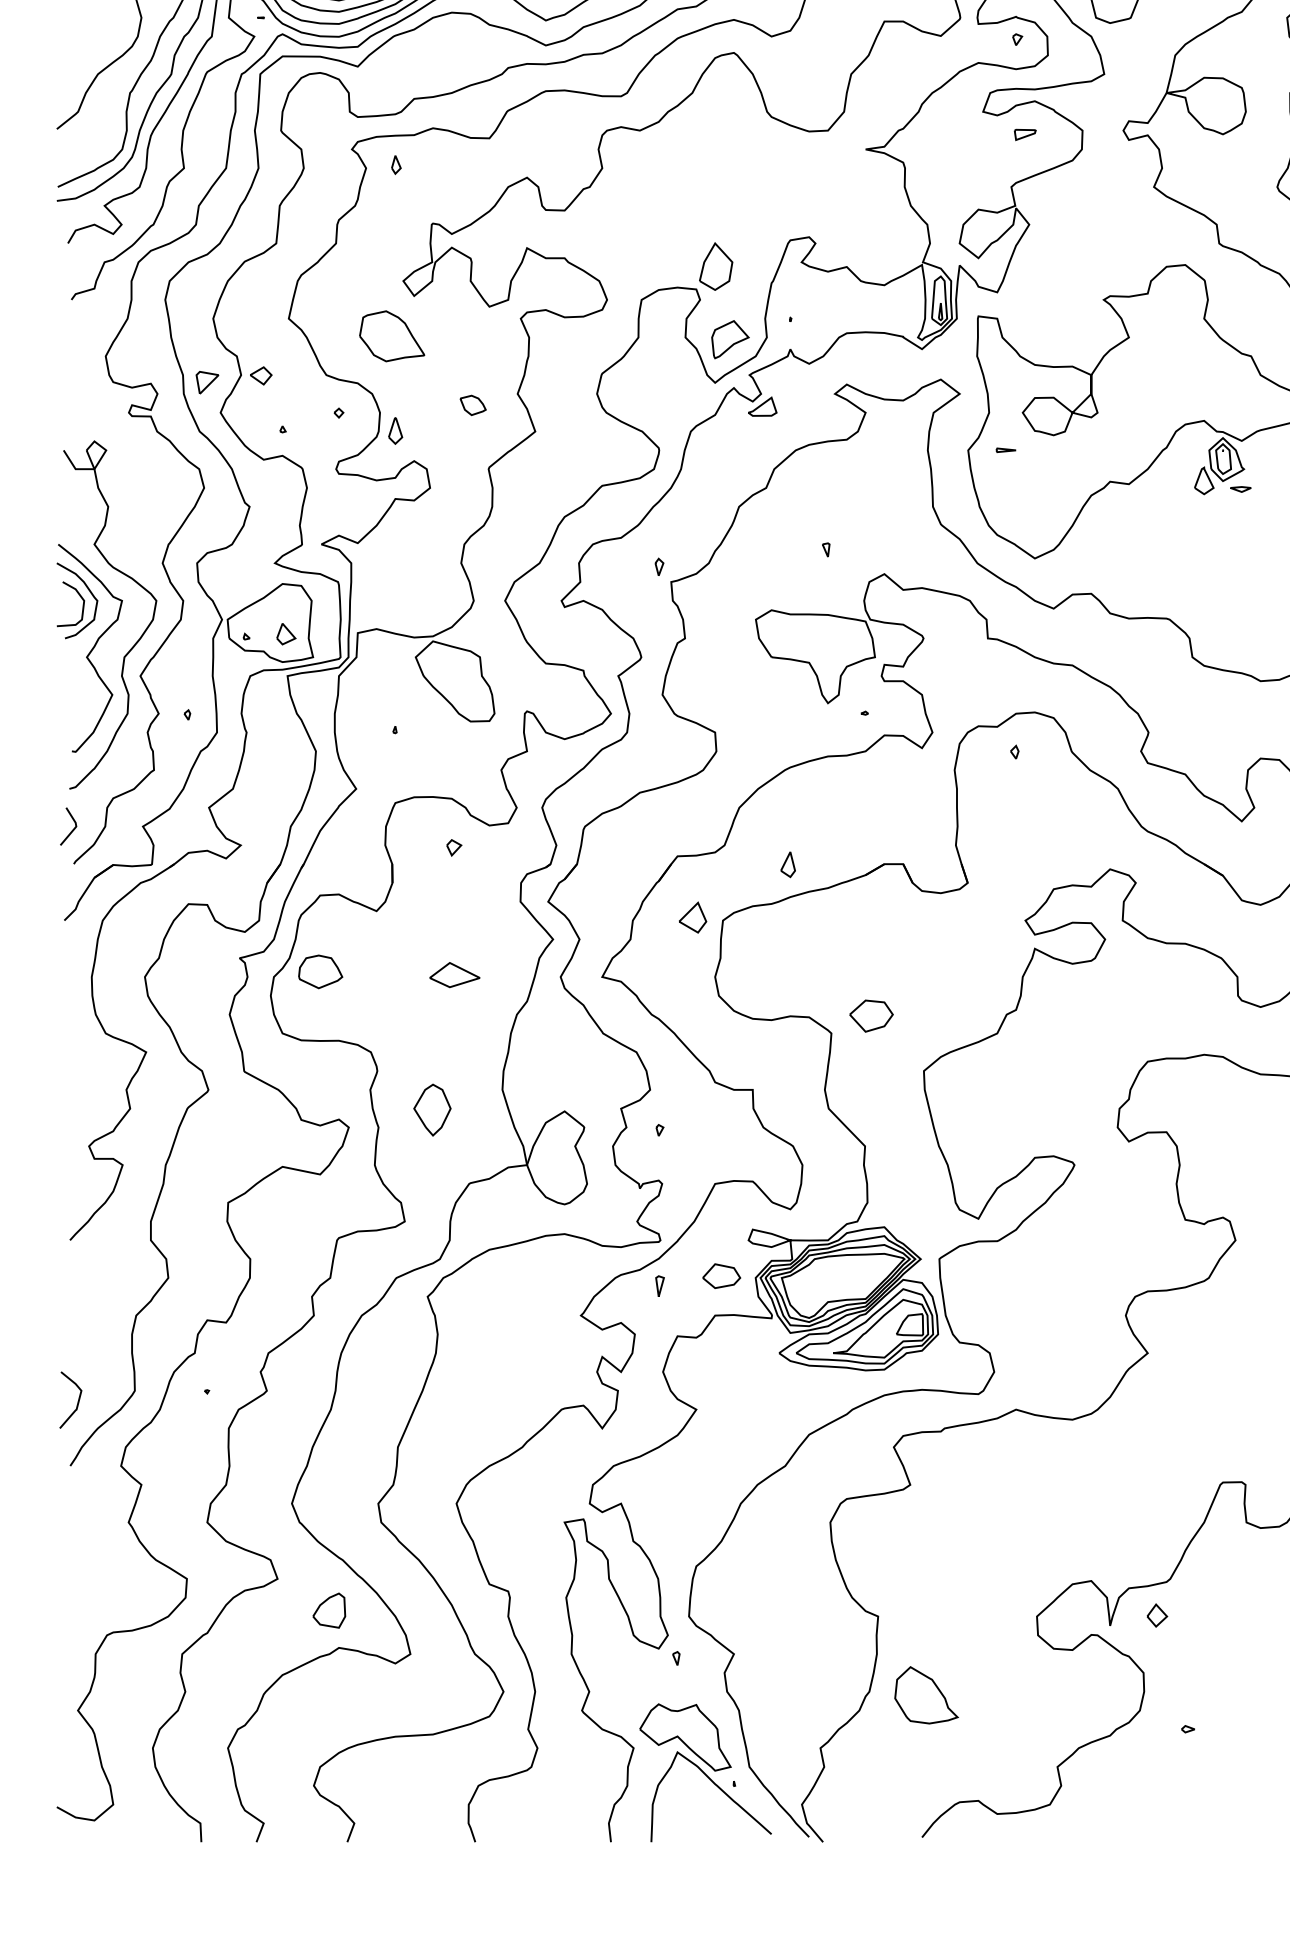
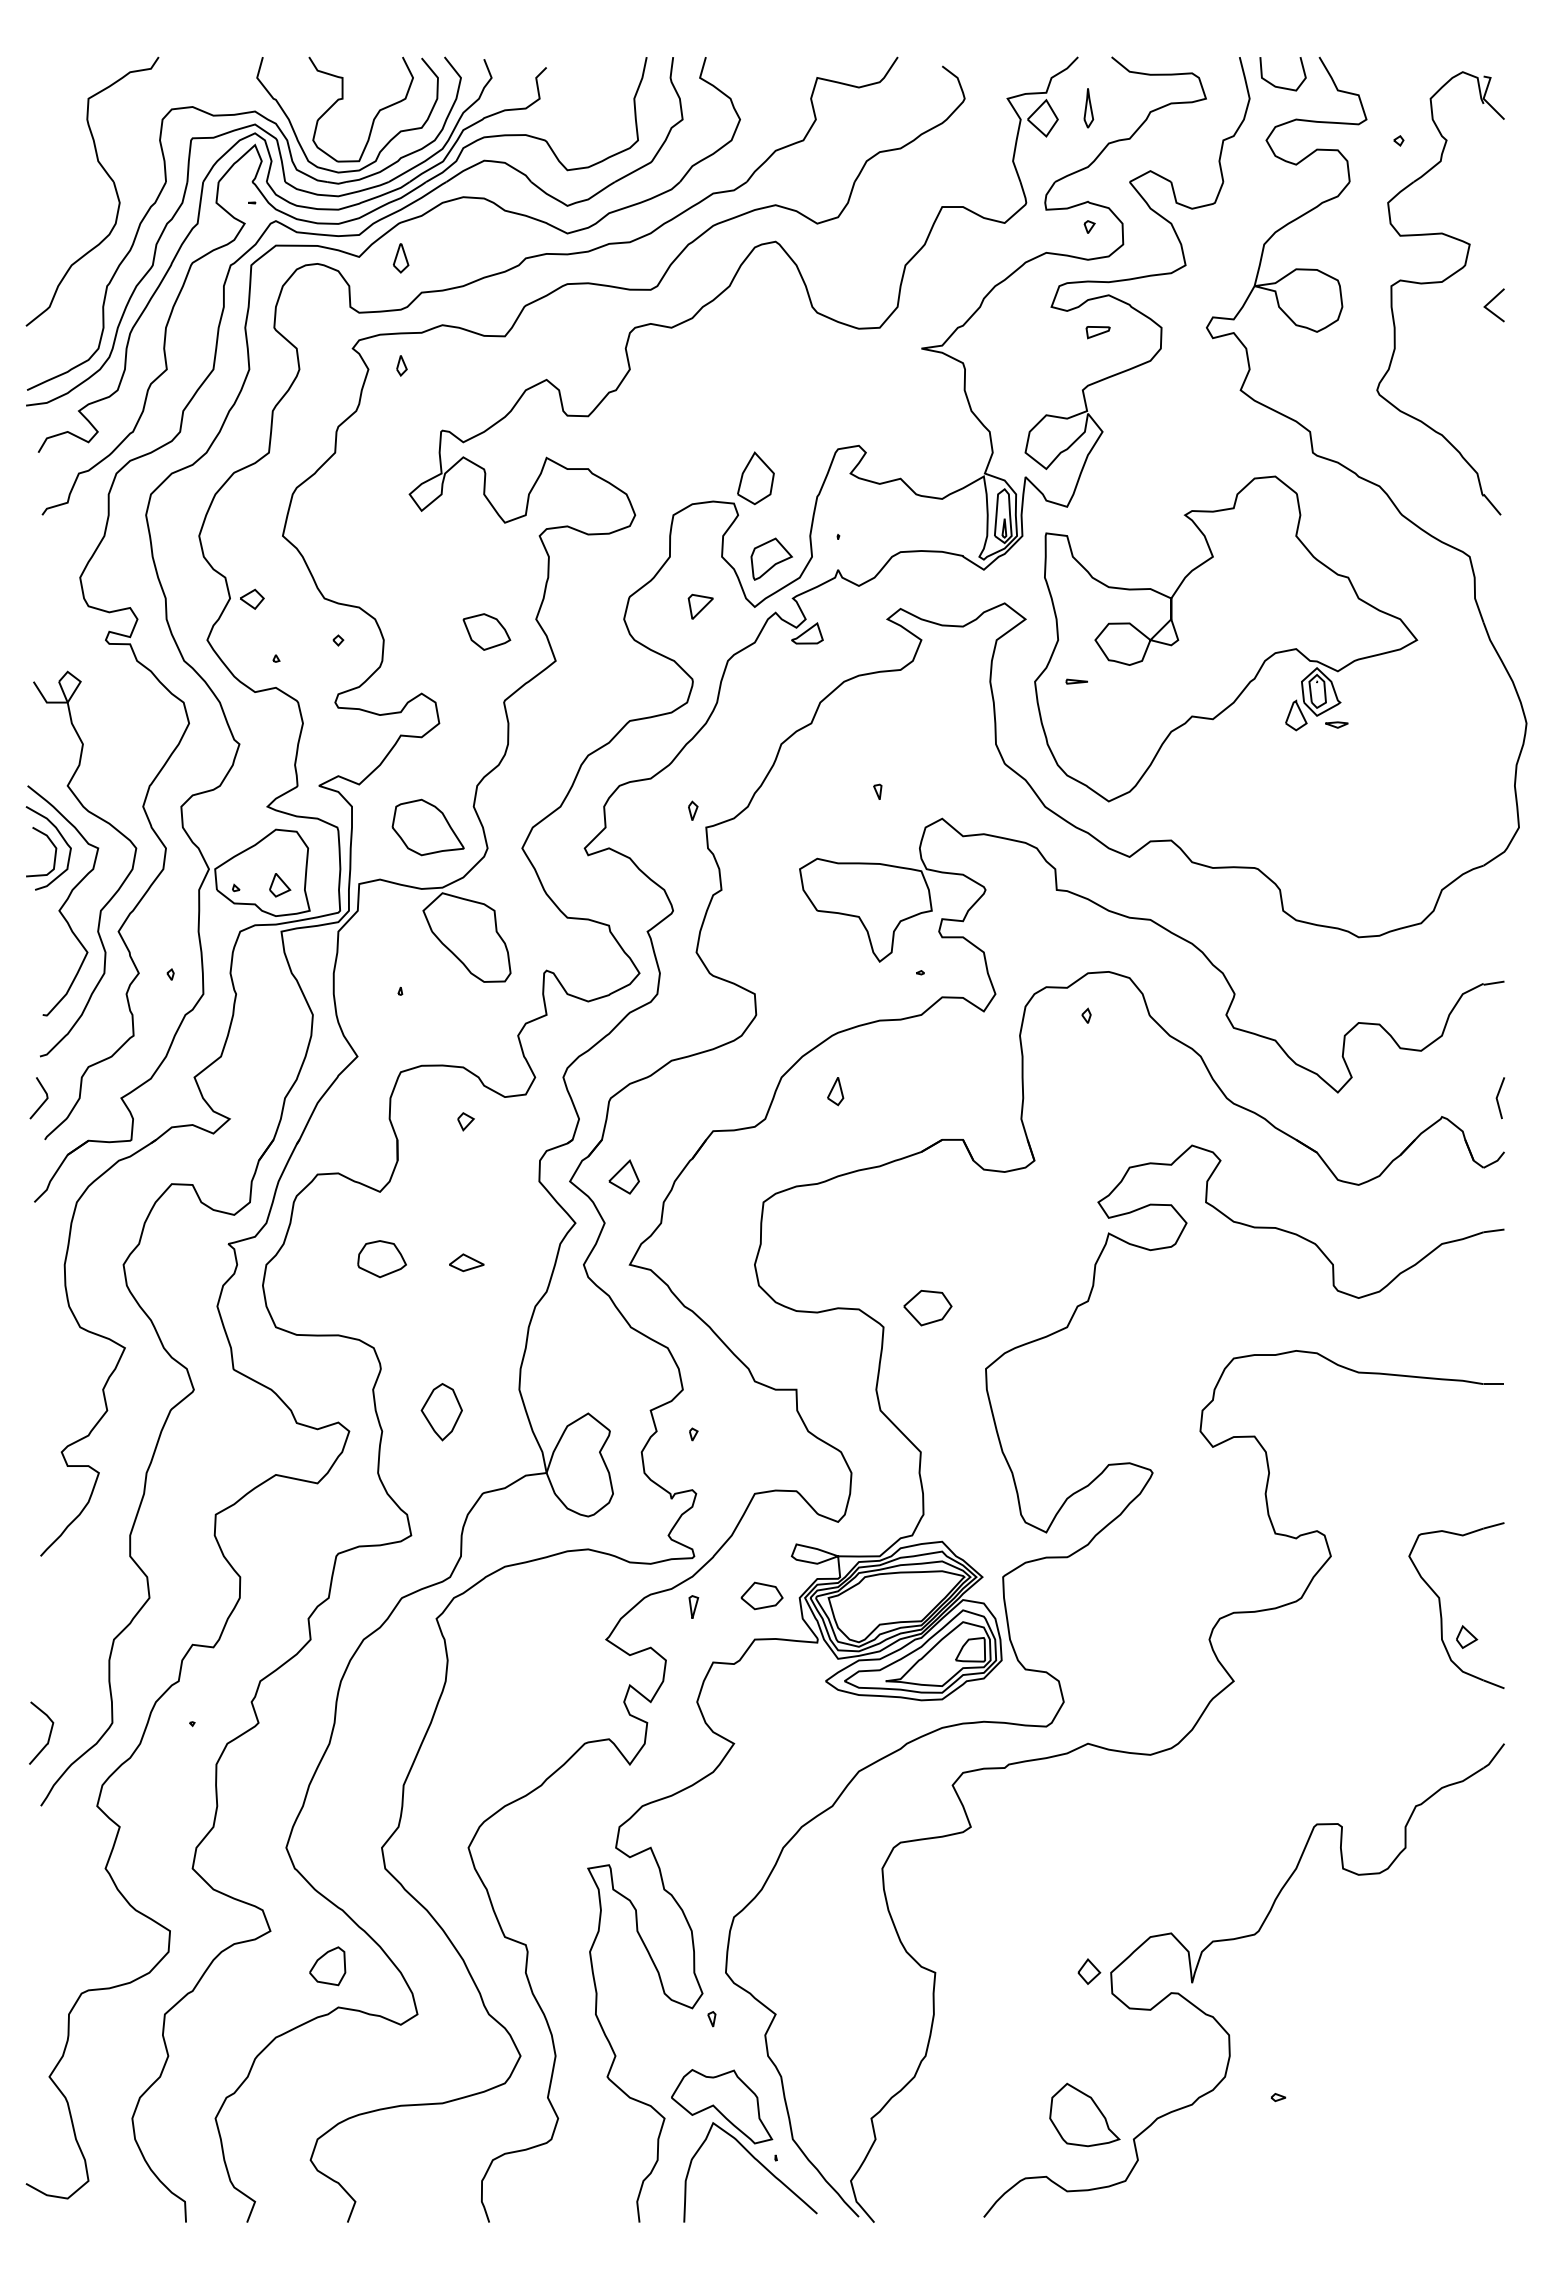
part: (391, 336) -> (427, 827), moved
part: (207, 382) -> (700, 606), moved
part: (472, 404) -> (486, 631), size x1.67
part: (395, 431) -> (400, 258), moved
part: (788, 864) -> (835, 1091), moved
part: (692, 917) -> (623, 1176), moved
part: (320, 972) -> (381, 1259), moved
part: (454, 974) -> (466, 1262), size x0.62
part: (1157, 1615) -> (1089, 1971), moved
part: (926, 1694) -> (1084, 2114), moved

